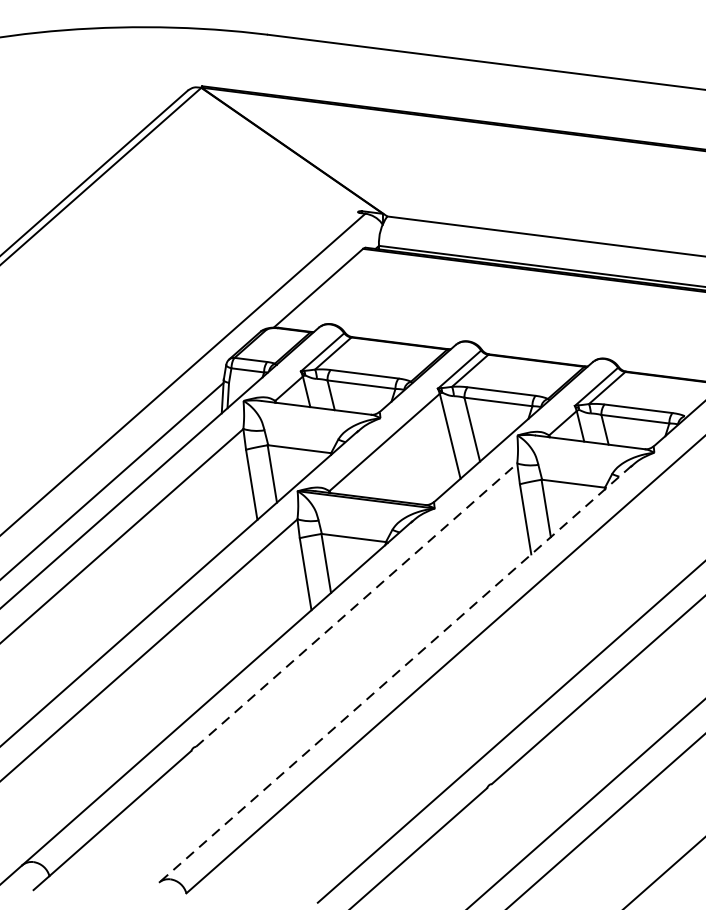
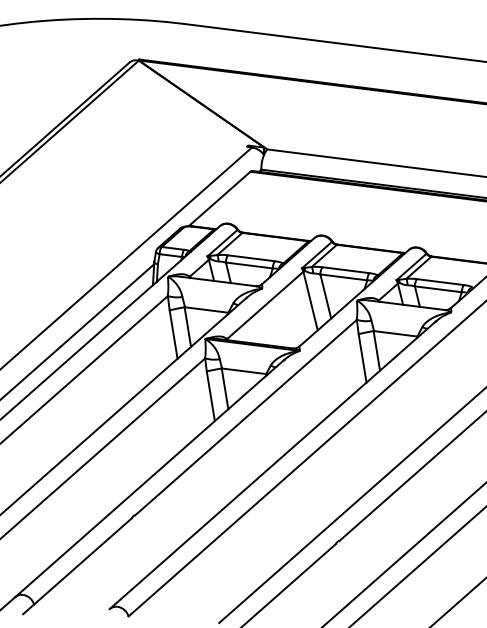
line: (357, 604) -> (246, 417), dashed -> solid
line: (395, 674) -> (272, 465), dashed -> solid

